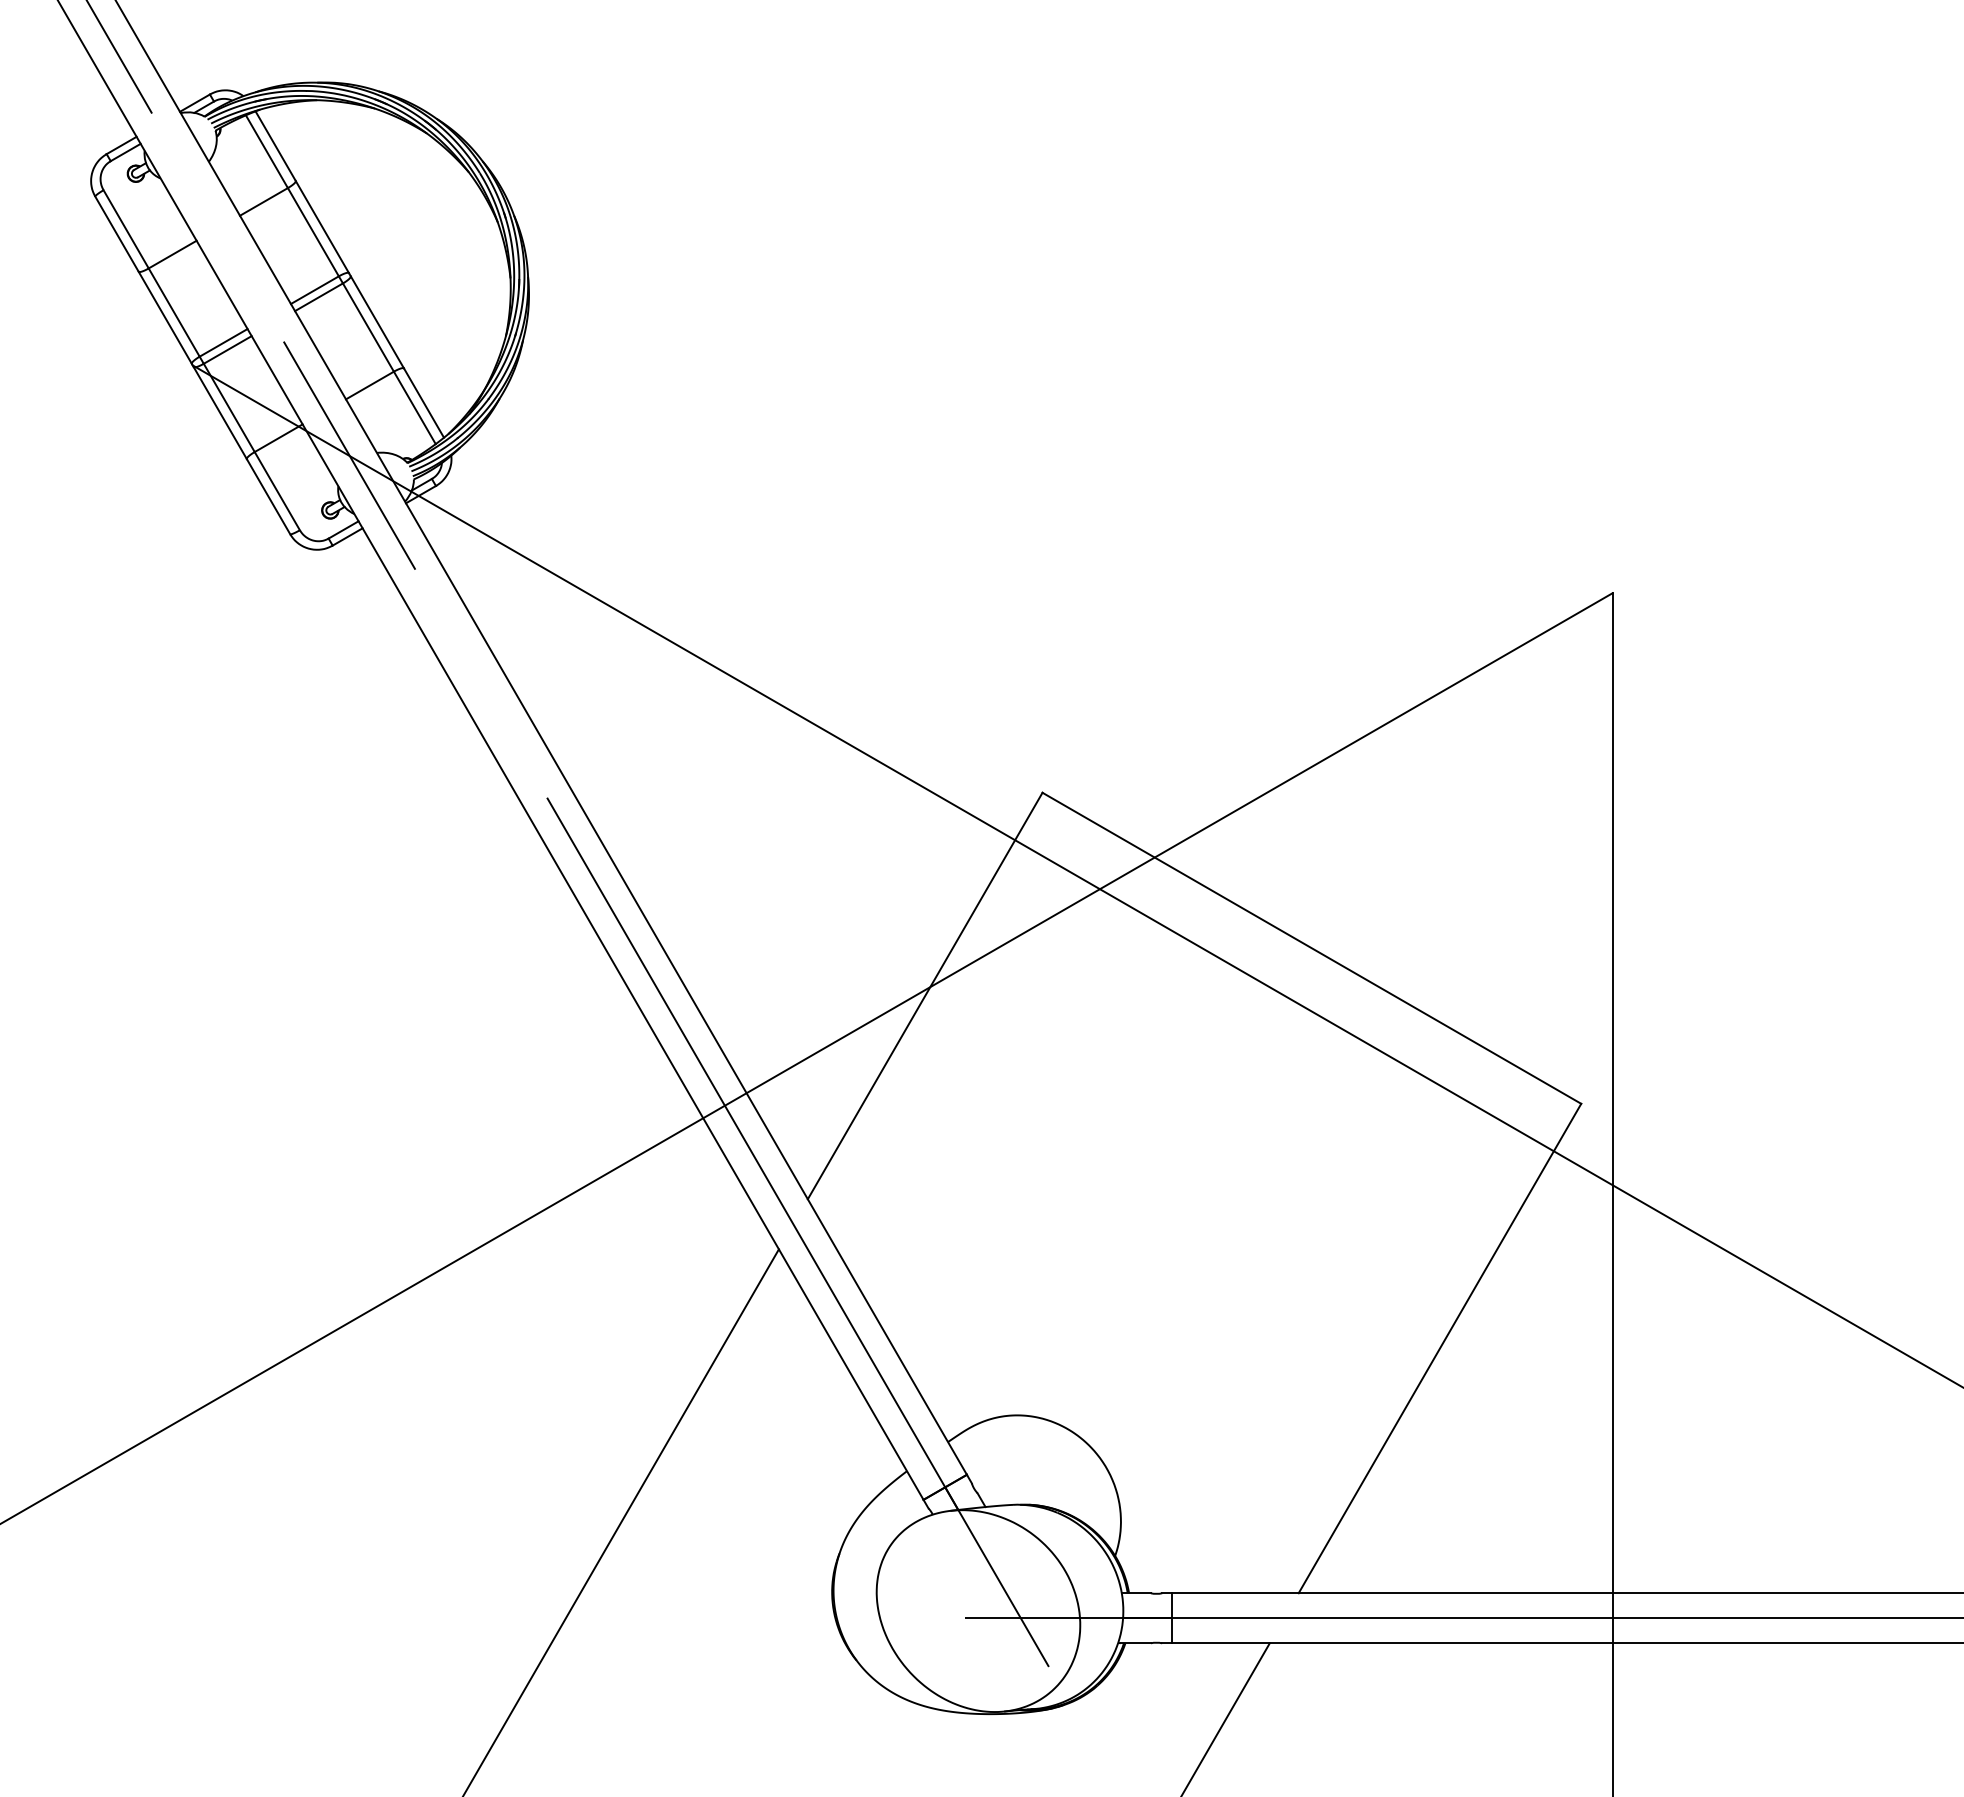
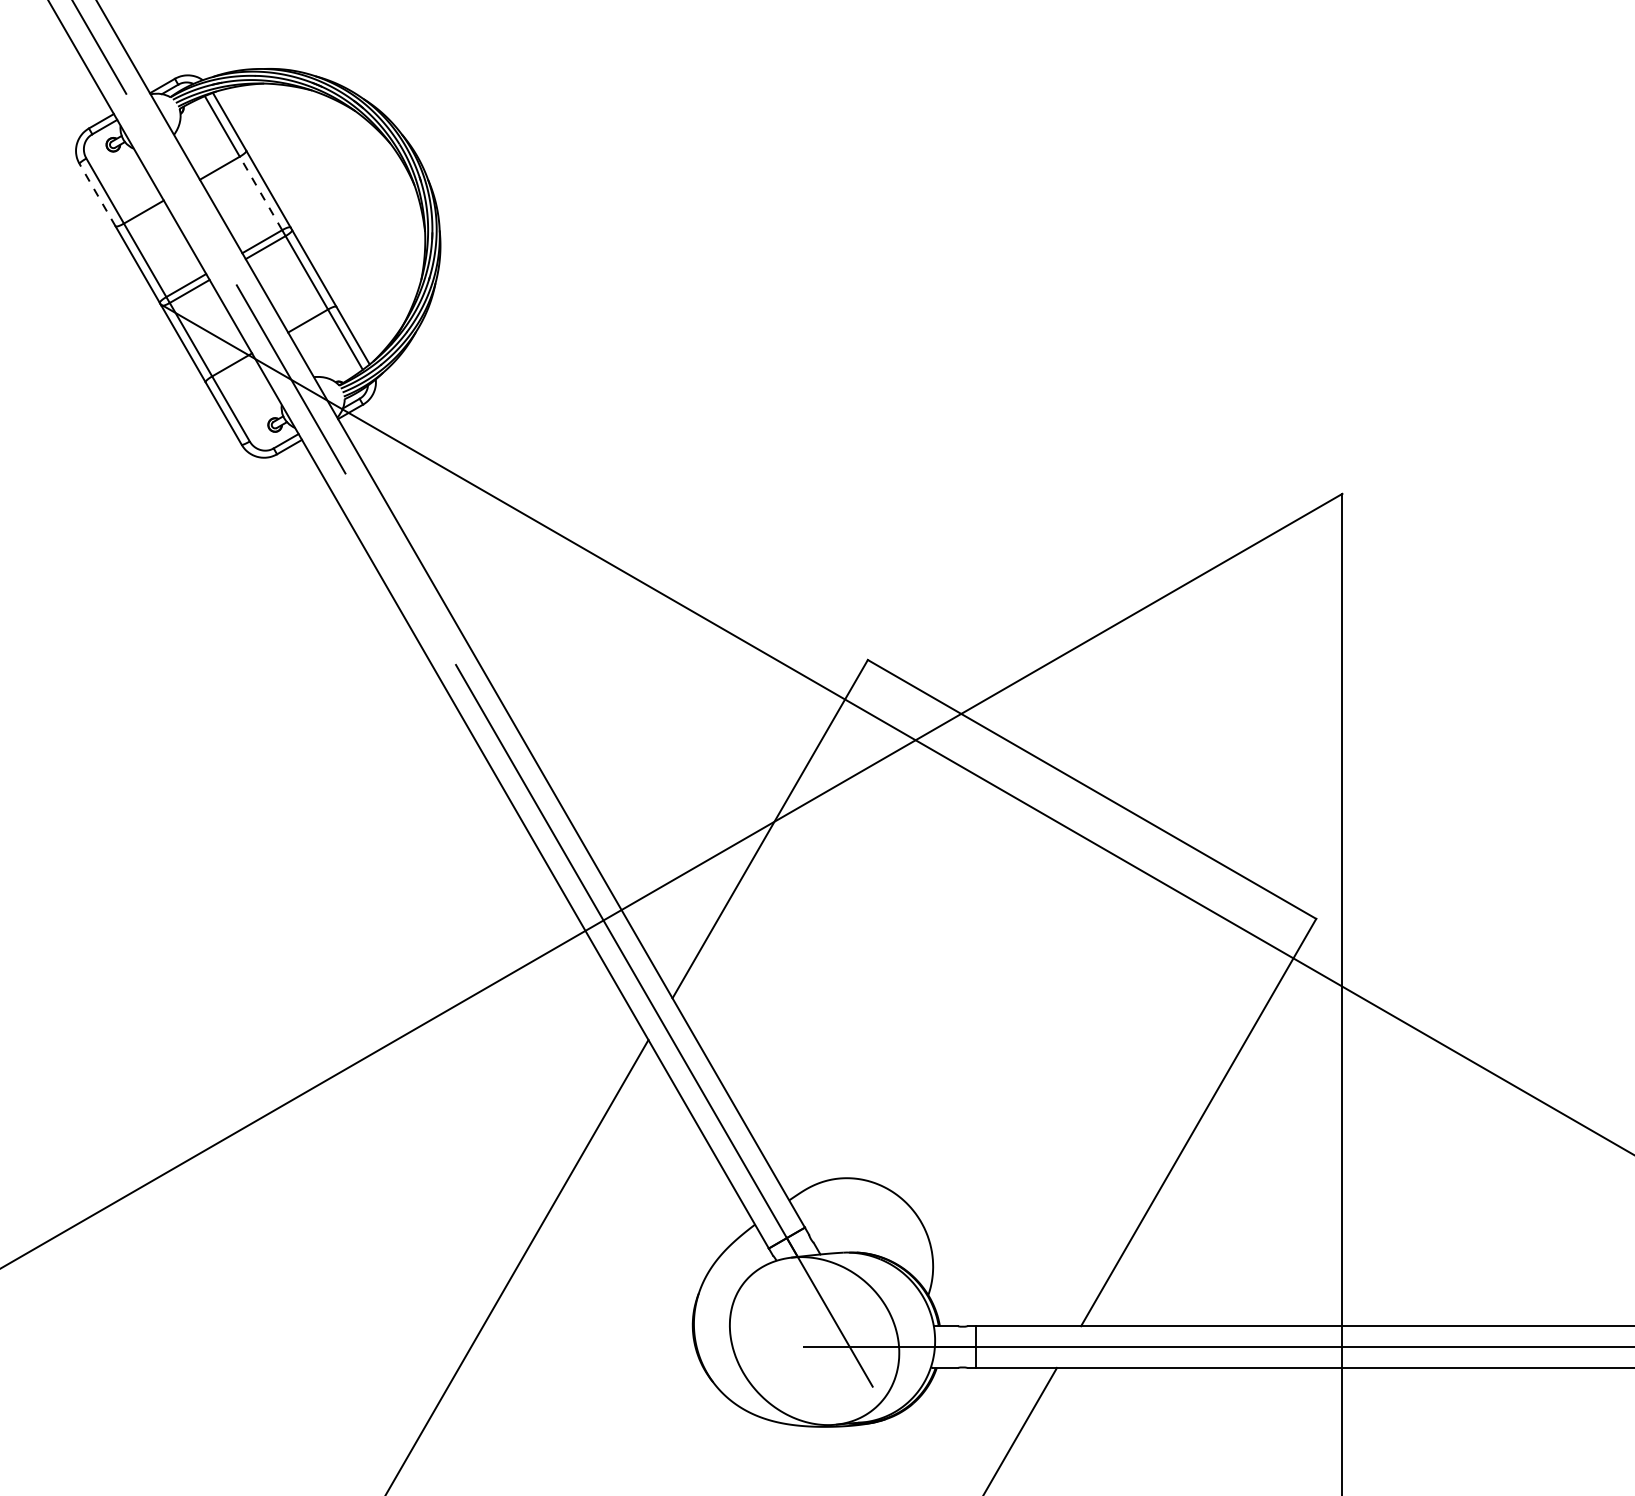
line: (313, 232) -> (261, 193), solid -> dashed
line: (116, 233) -> (97, 194), solid -> dashed

